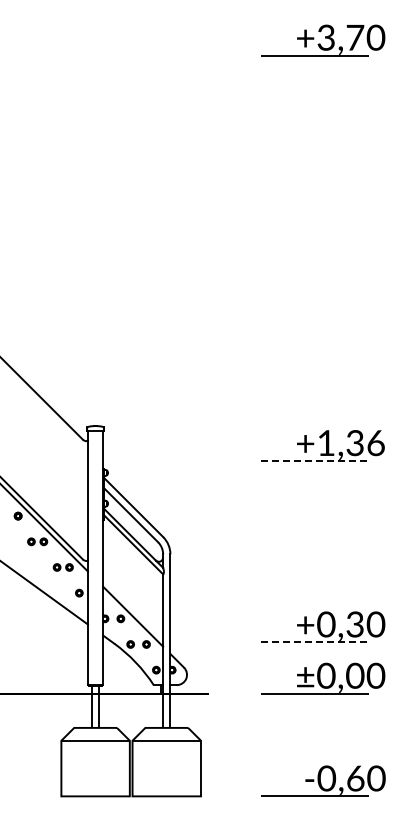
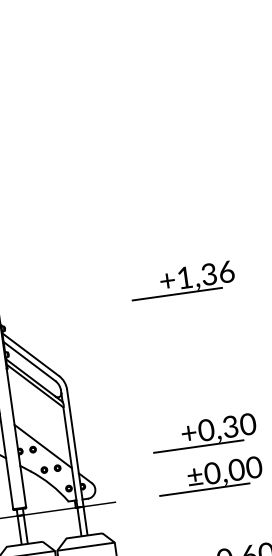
line: (315, 460) -> (177, 293), dashed -> solid
line: (315, 642) -> (199, 446), dashed -> solid

